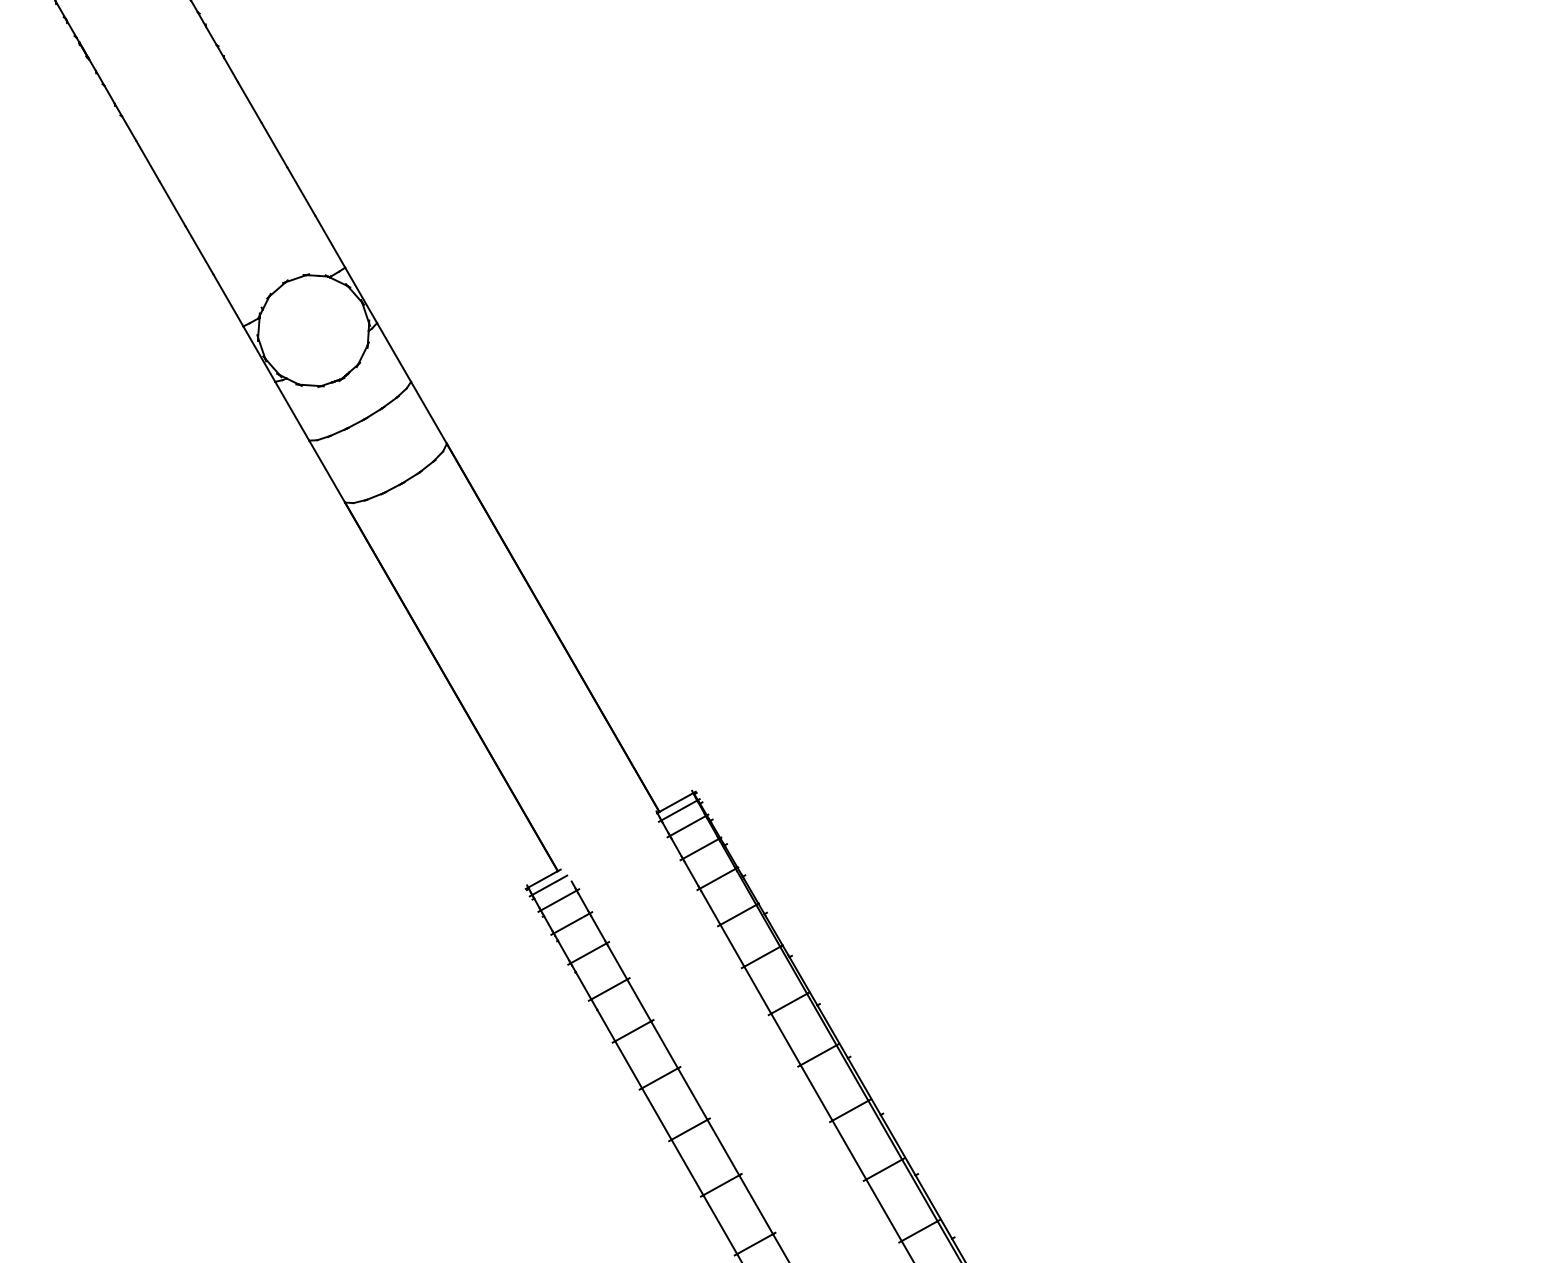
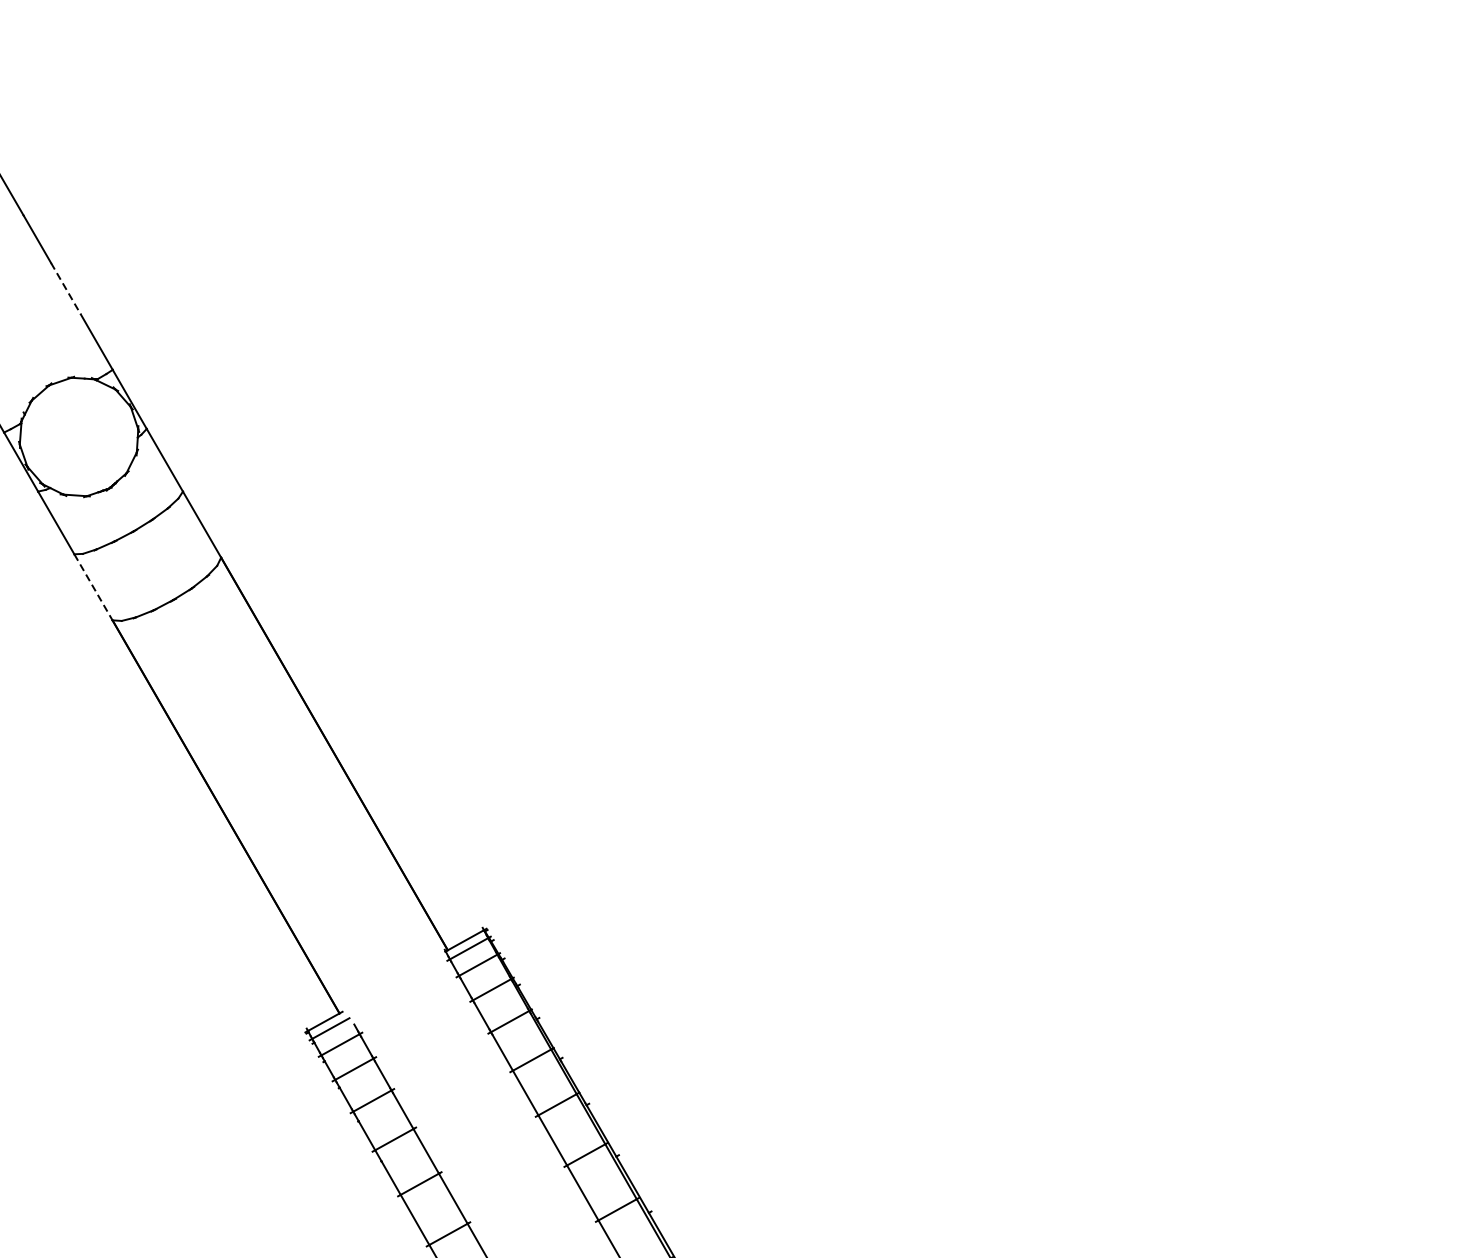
line: (301, 191) -> (66, 288), solid -> dashed
line: (327, 471) -> (93, 587), solid -> dashed

